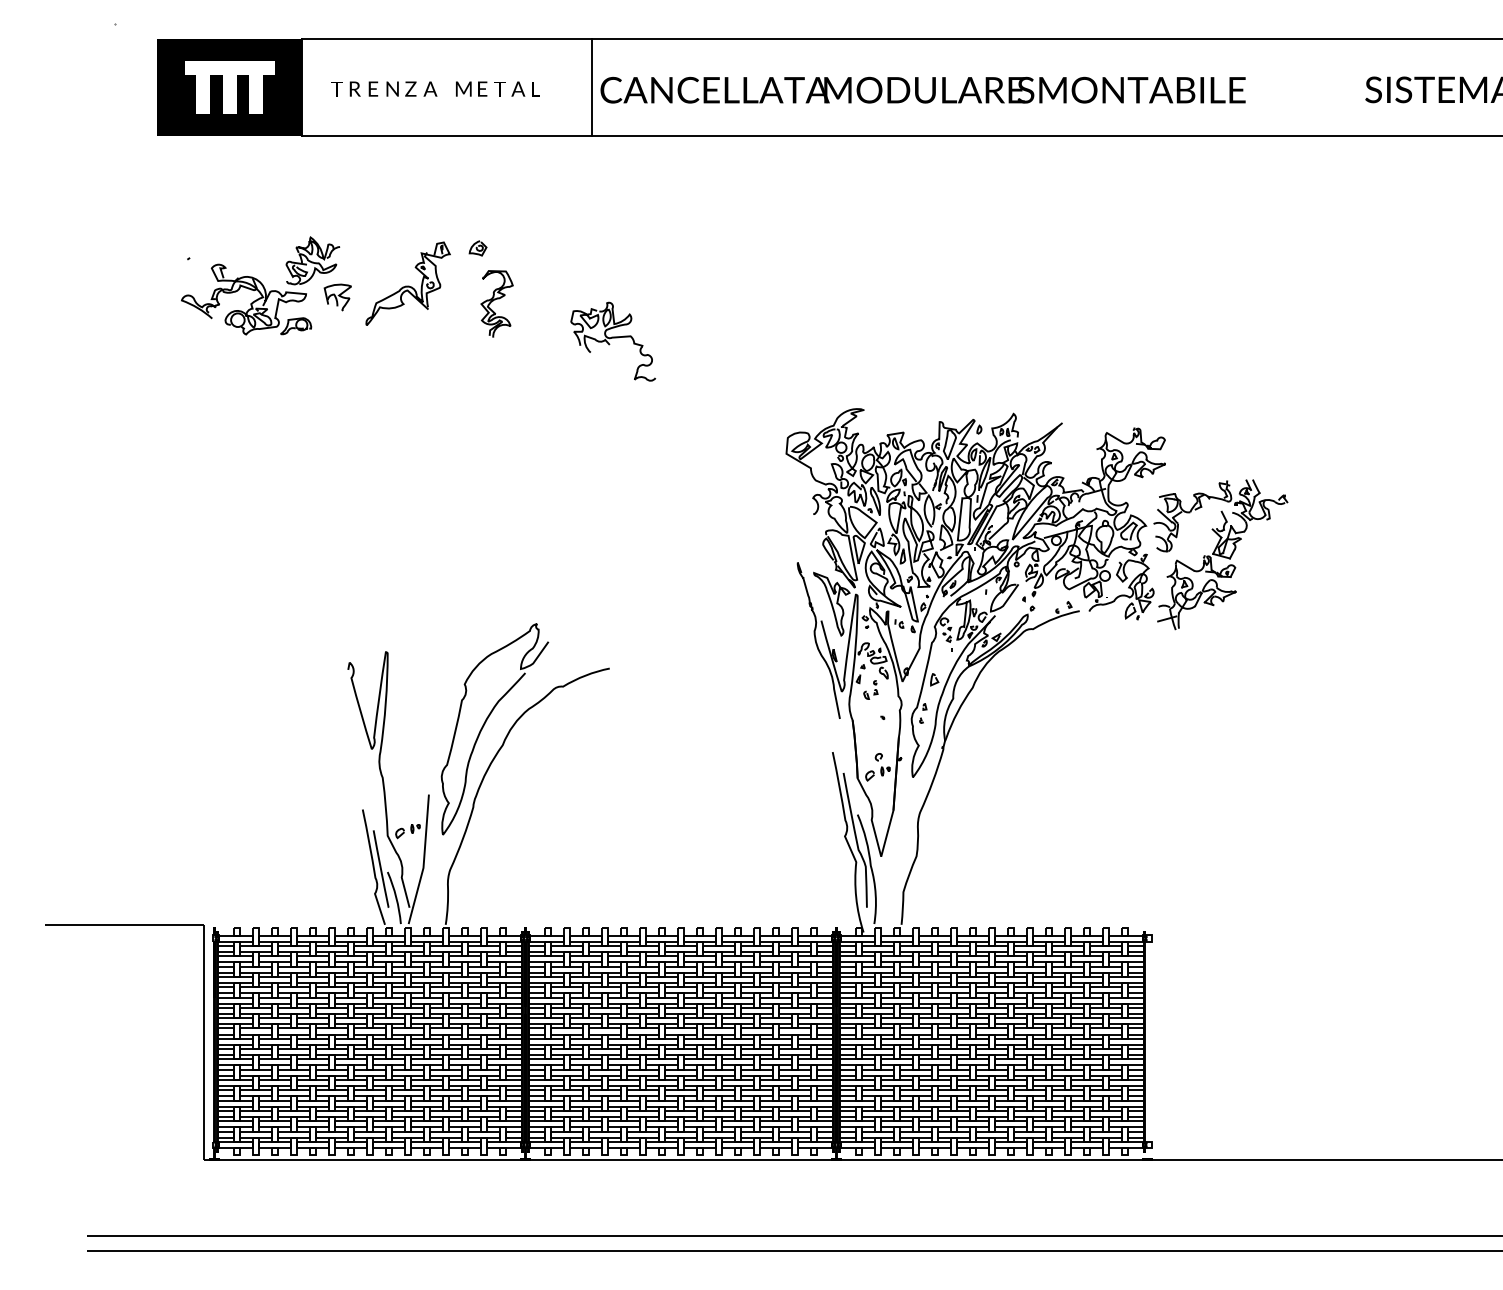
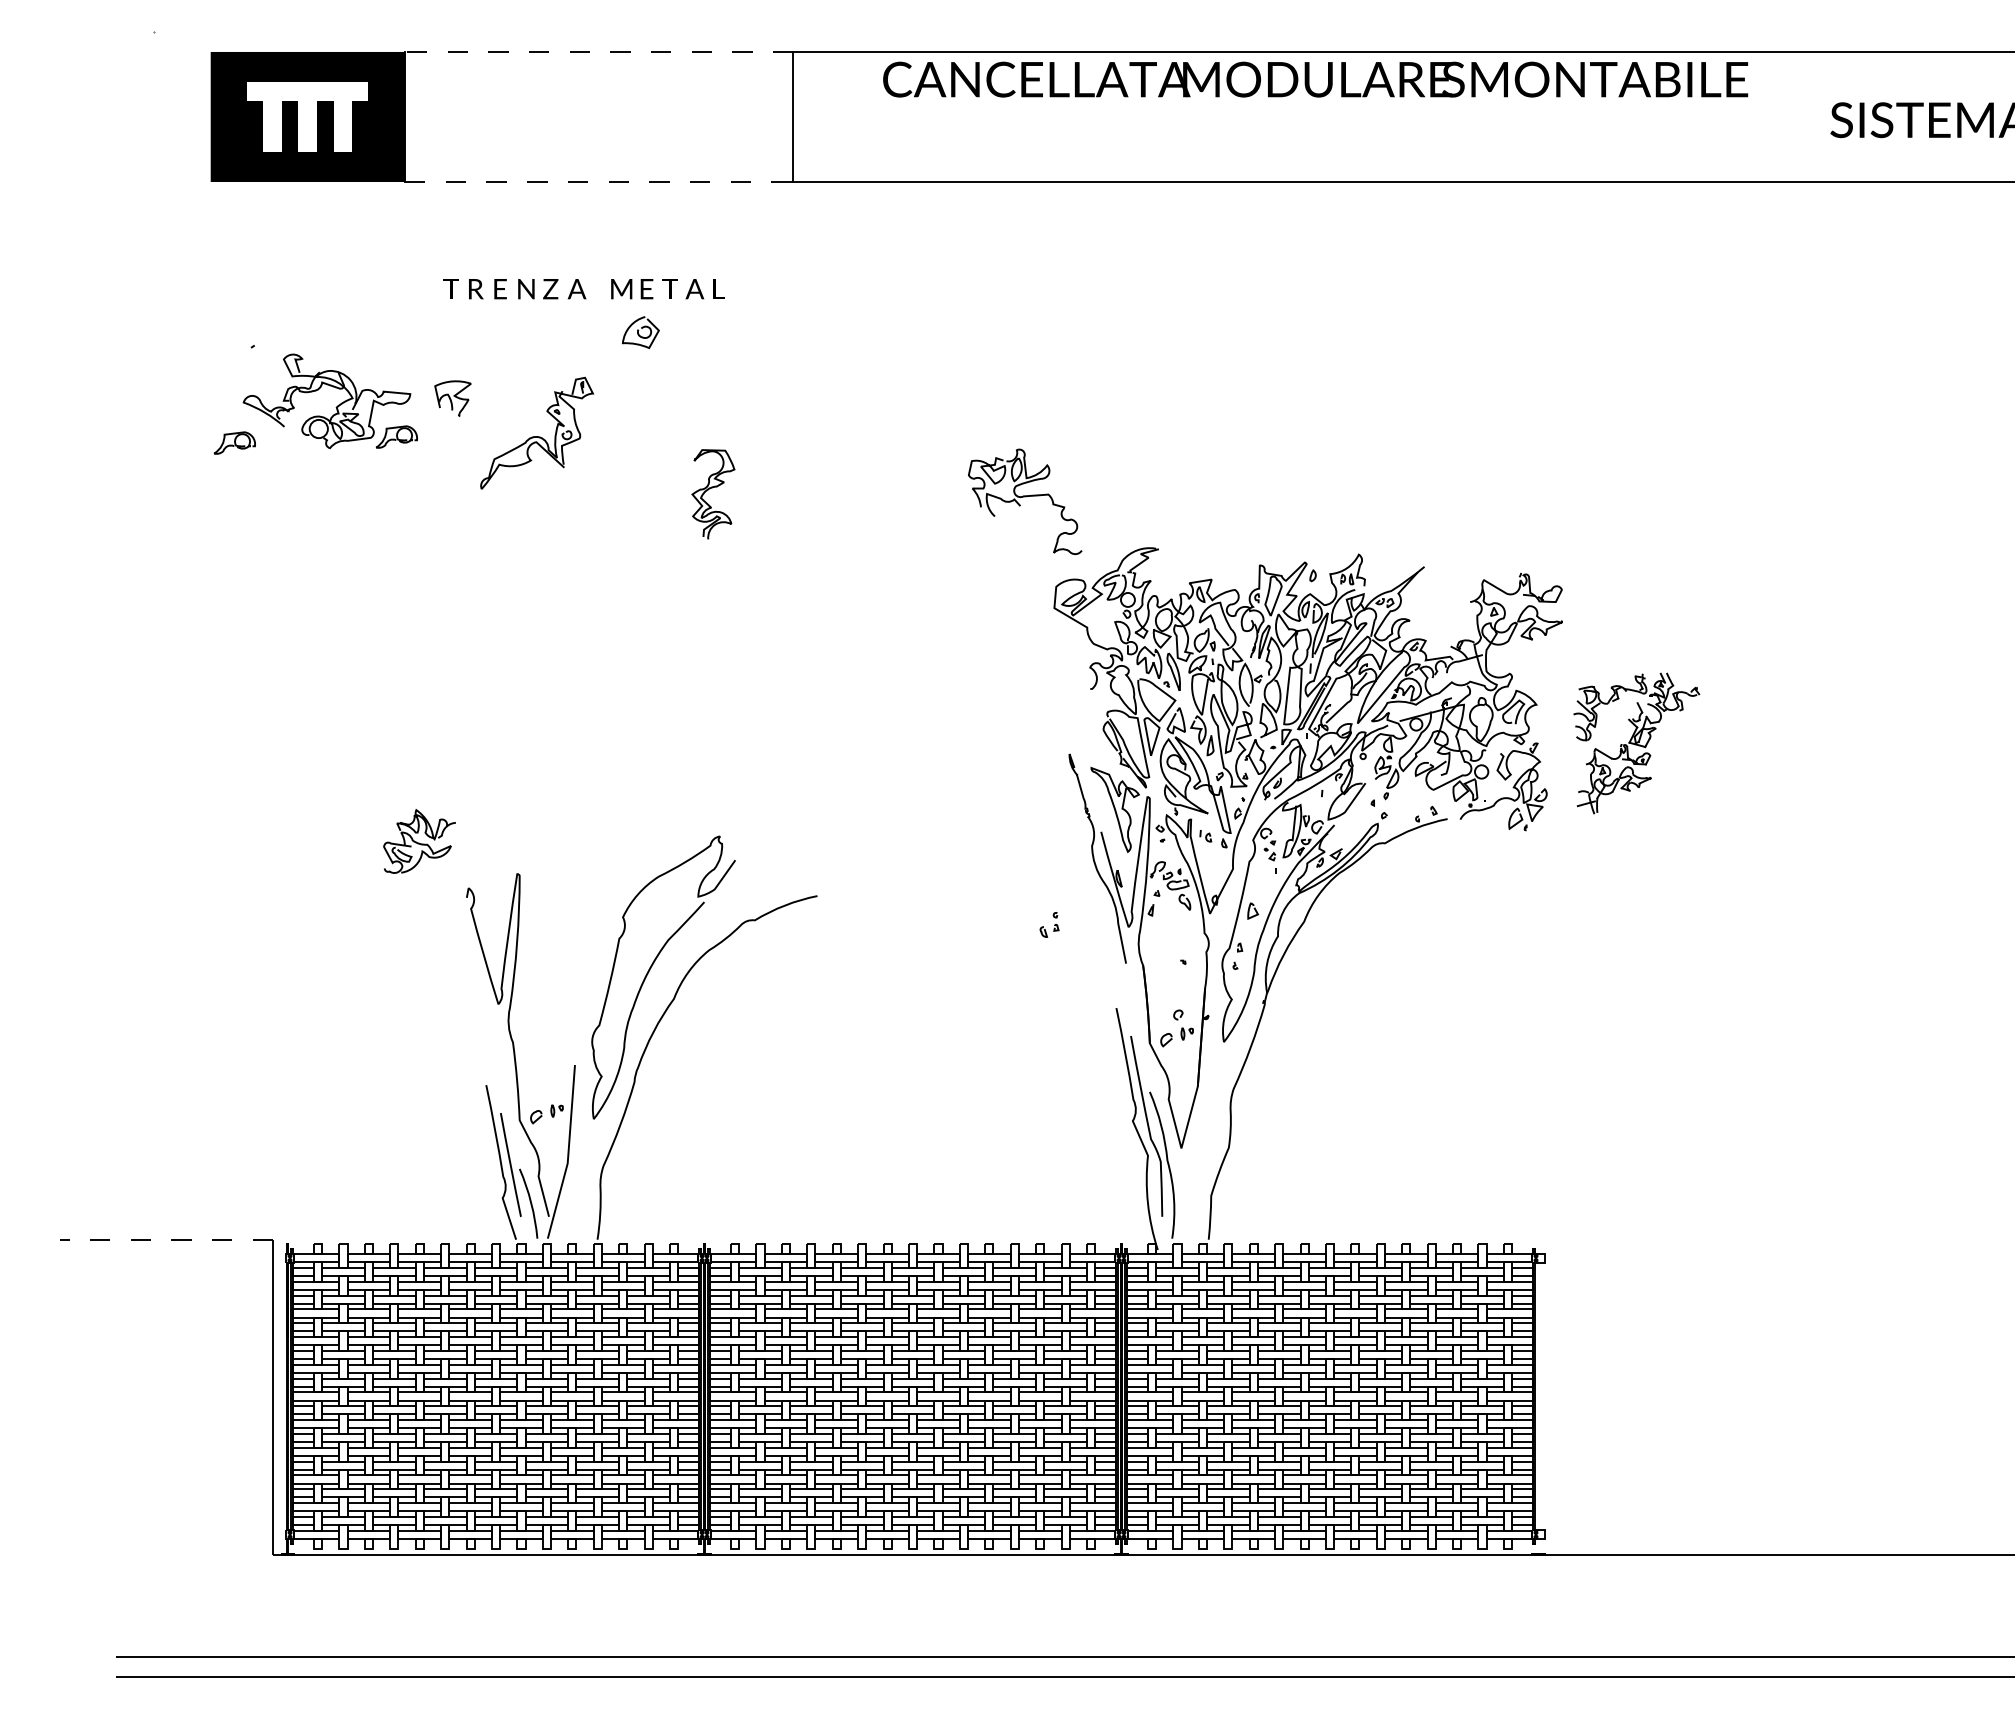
line: (446, 39) -> (598, 52), solid -> dashed
text: (435, 89) -> (583, 289), moved
text: (923, 90) -> (1315, 79), moved
line: (447, 135) -> (599, 181), solid -> dashed
part: (477, 248) -> (640, 332), size x1.6
part: (312, 260) -> (419, 841), moved
part: (408, 283) -> (537, 432), moved
part: (497, 304) -> (713, 494), moved
part: (174, 330) -> (234, 442), added
part: (613, 341) -> (1025, 501), moved
part: (1220, 554) -> (1636, 743), size x0.7
part: (870, 689) -> (1049, 924), moved
line: (124, 924) -> (166, 1239), solid -> dashed

